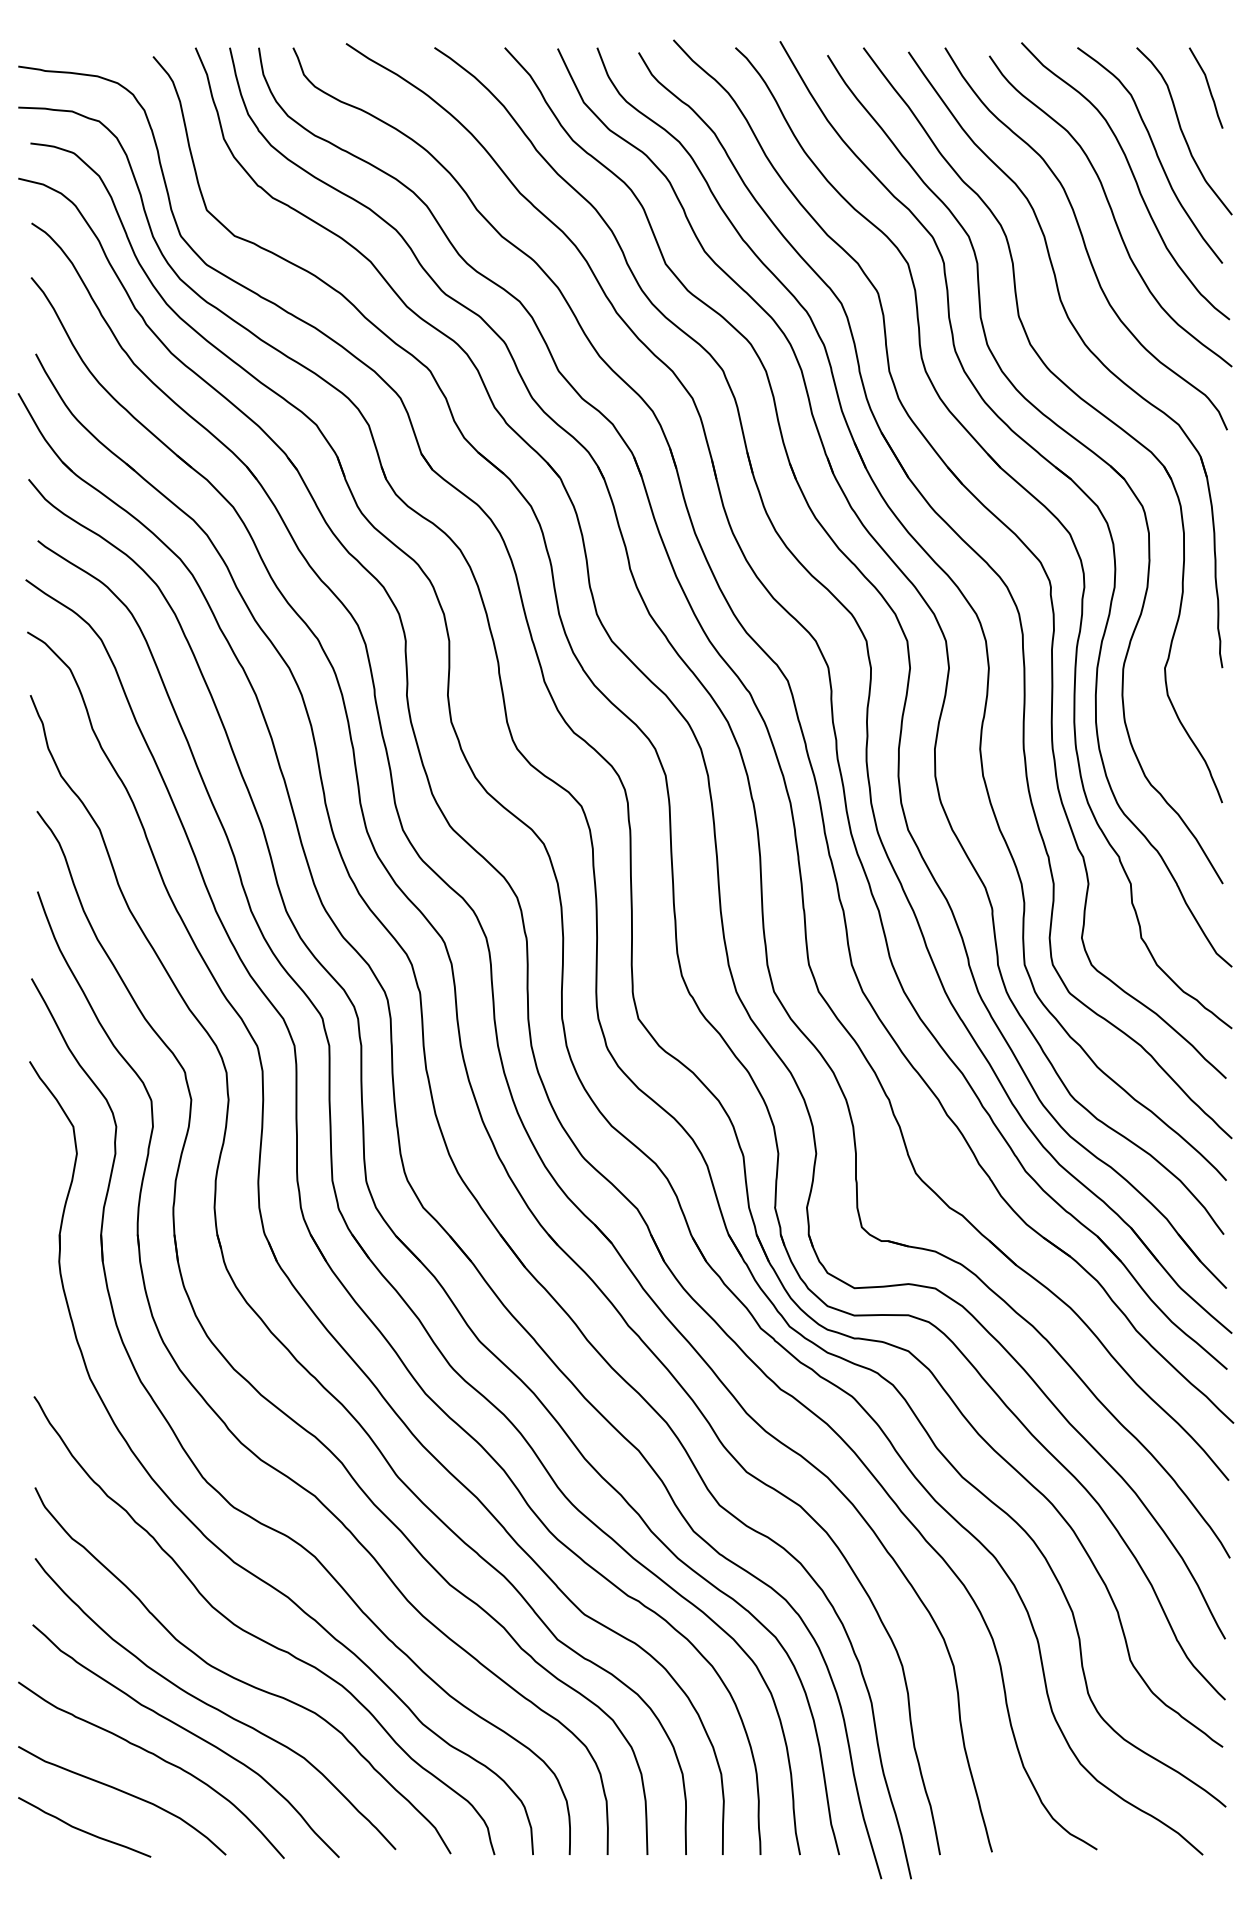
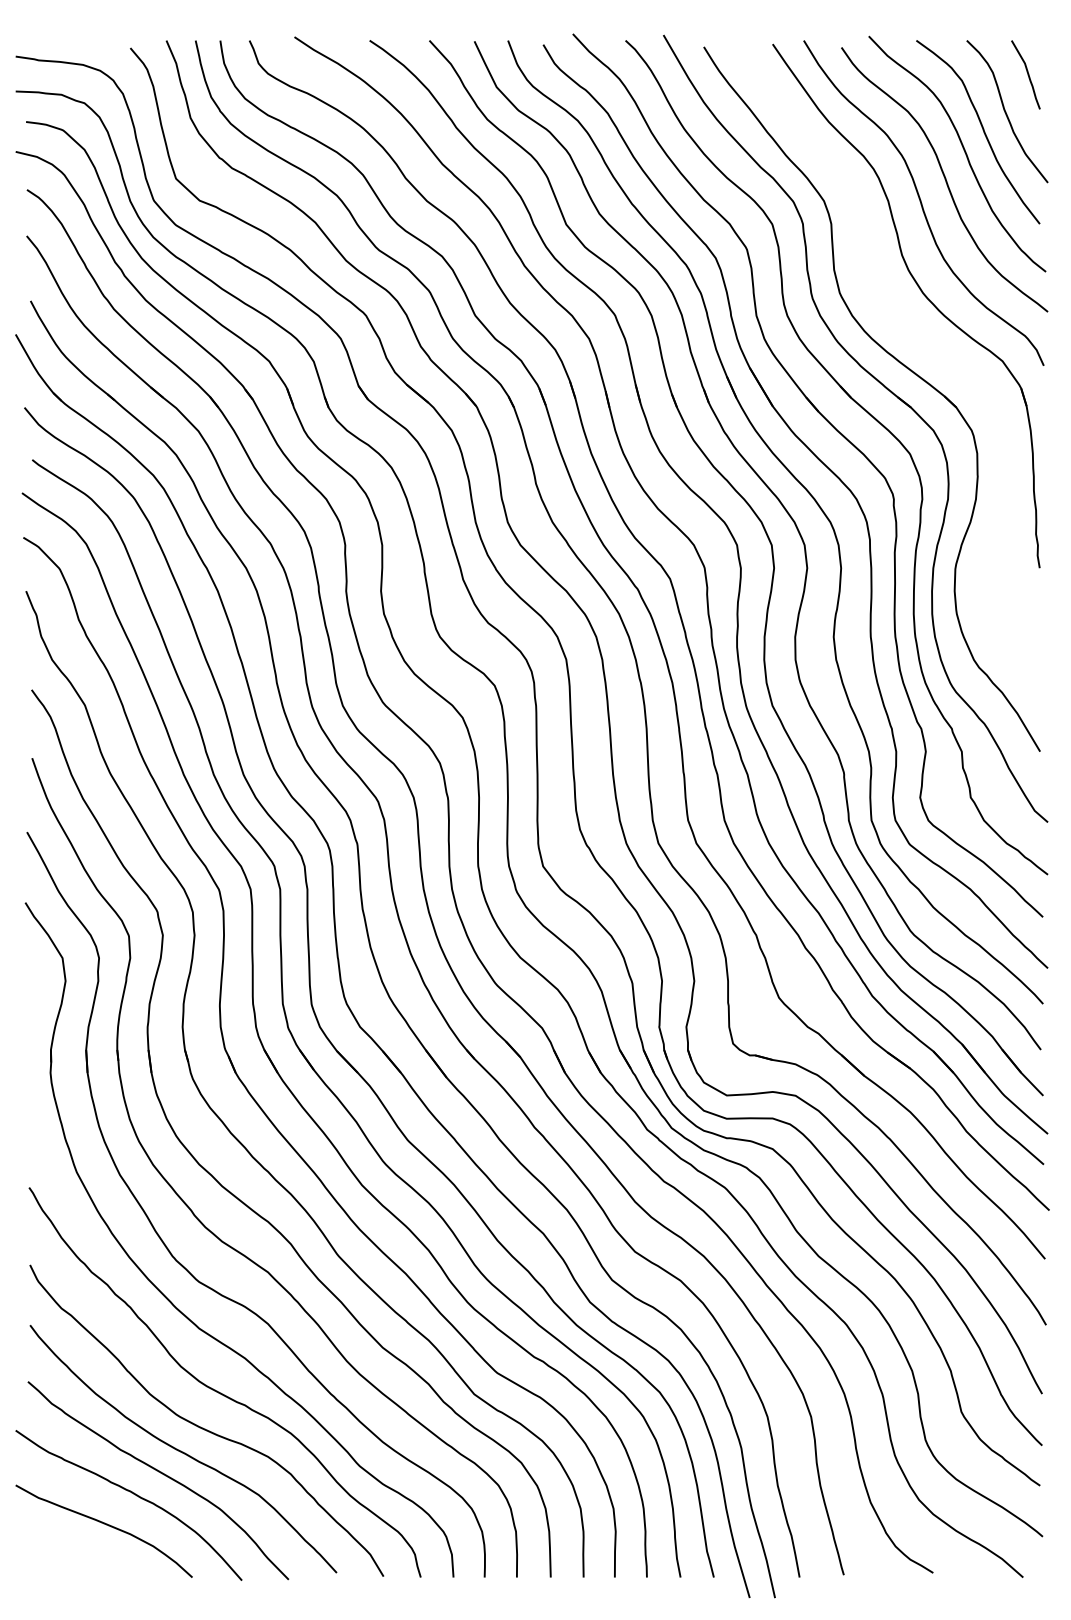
part: (1073, 393) -> (913, 334), removed
curve: (82, 1829) -> (70, 1555), removed

